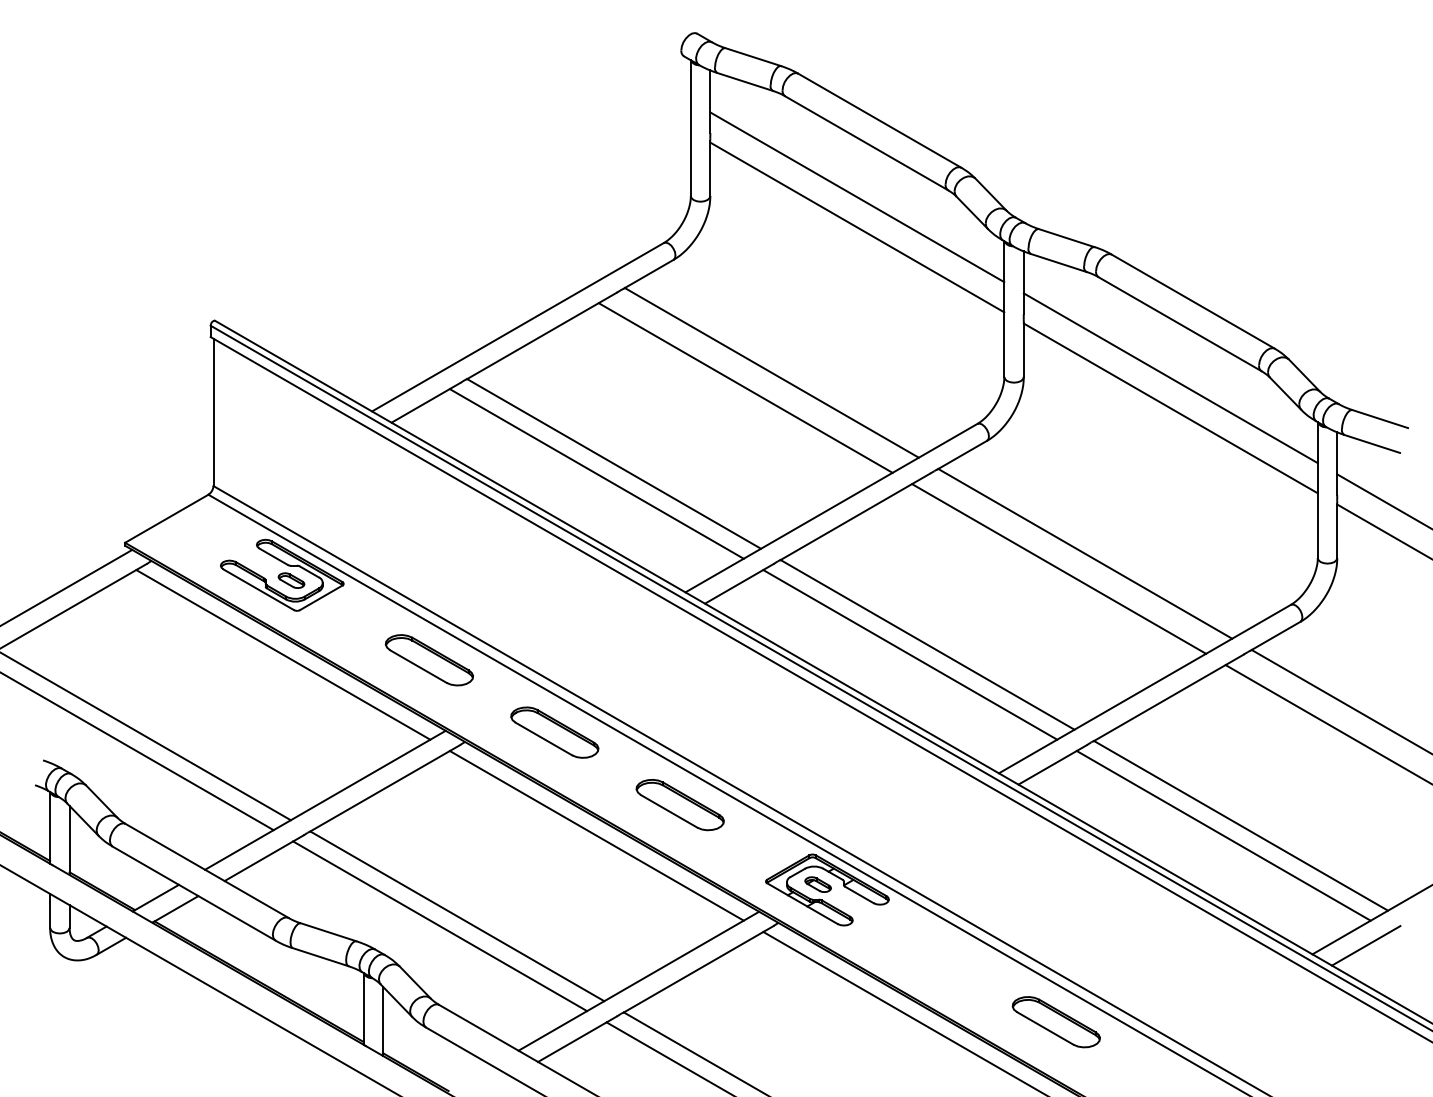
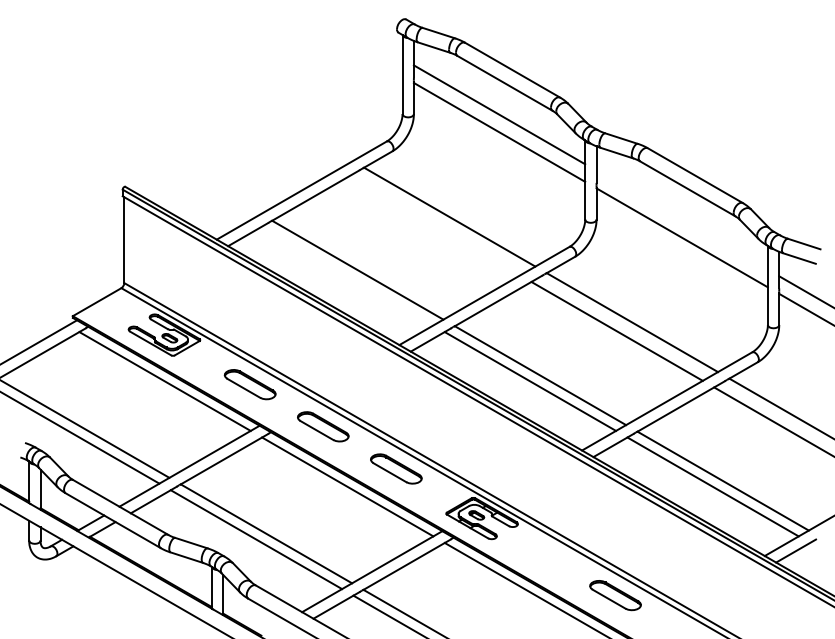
line: (1169, 376) -> (681, 219), removed
line: (745, 387) -> (434, 225), removed
line: (596, 472) -> (347, 275), removed

